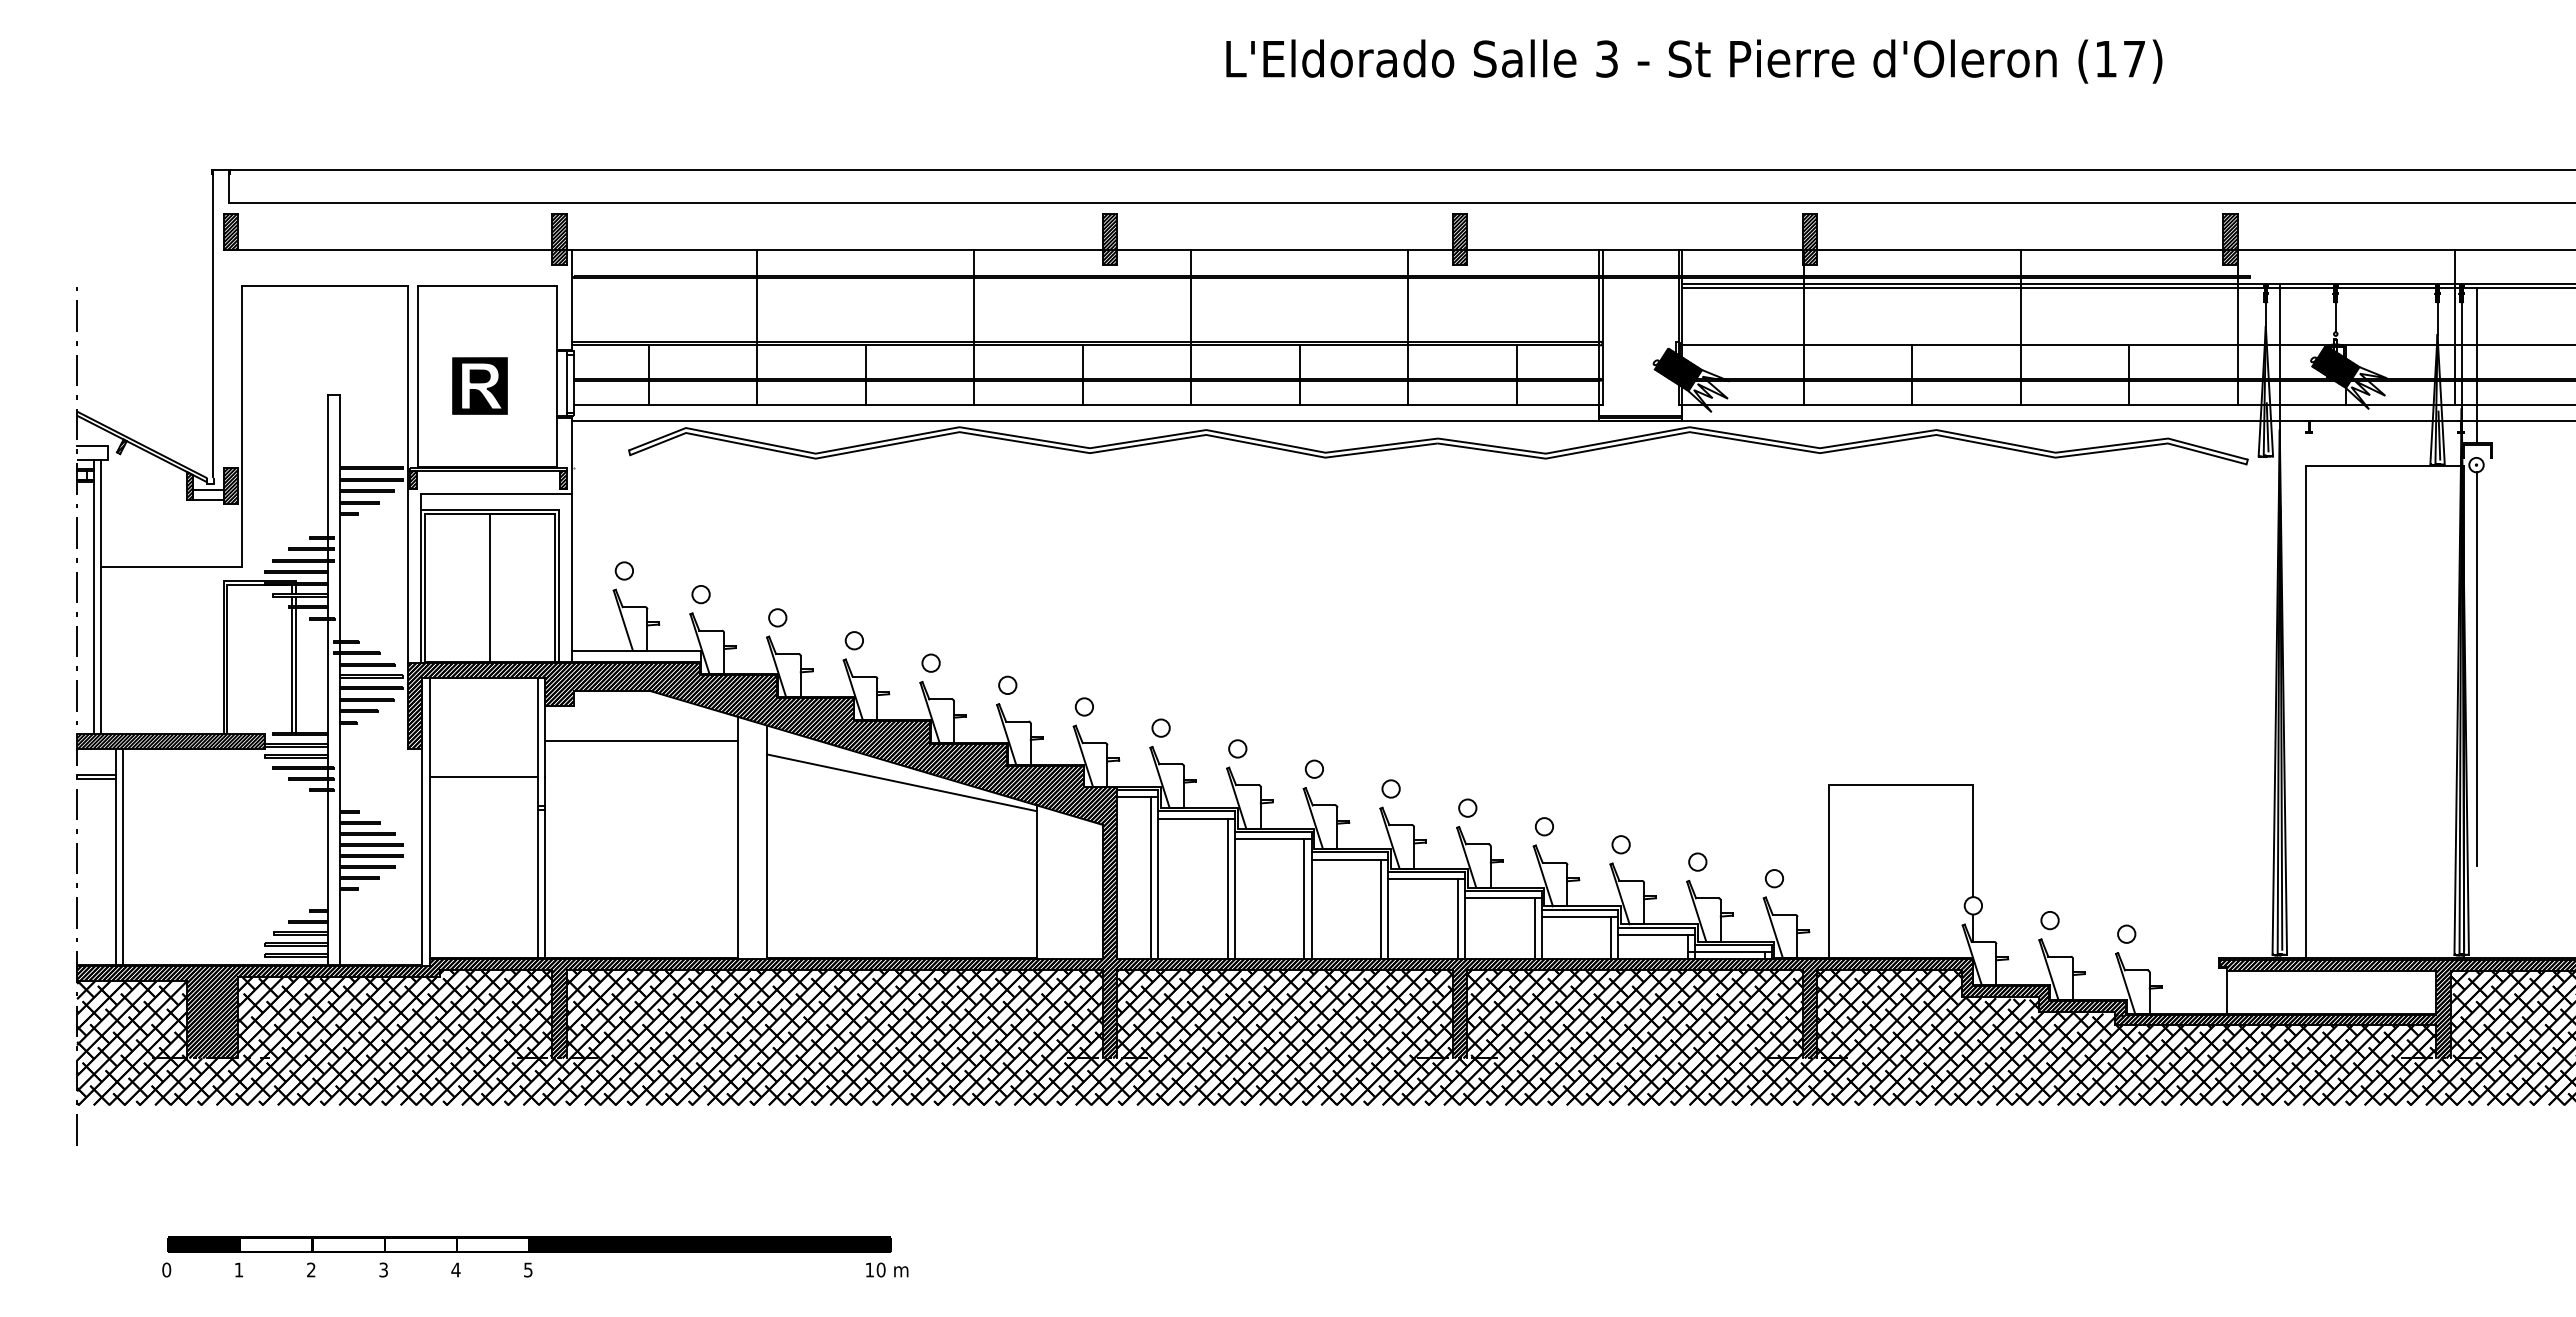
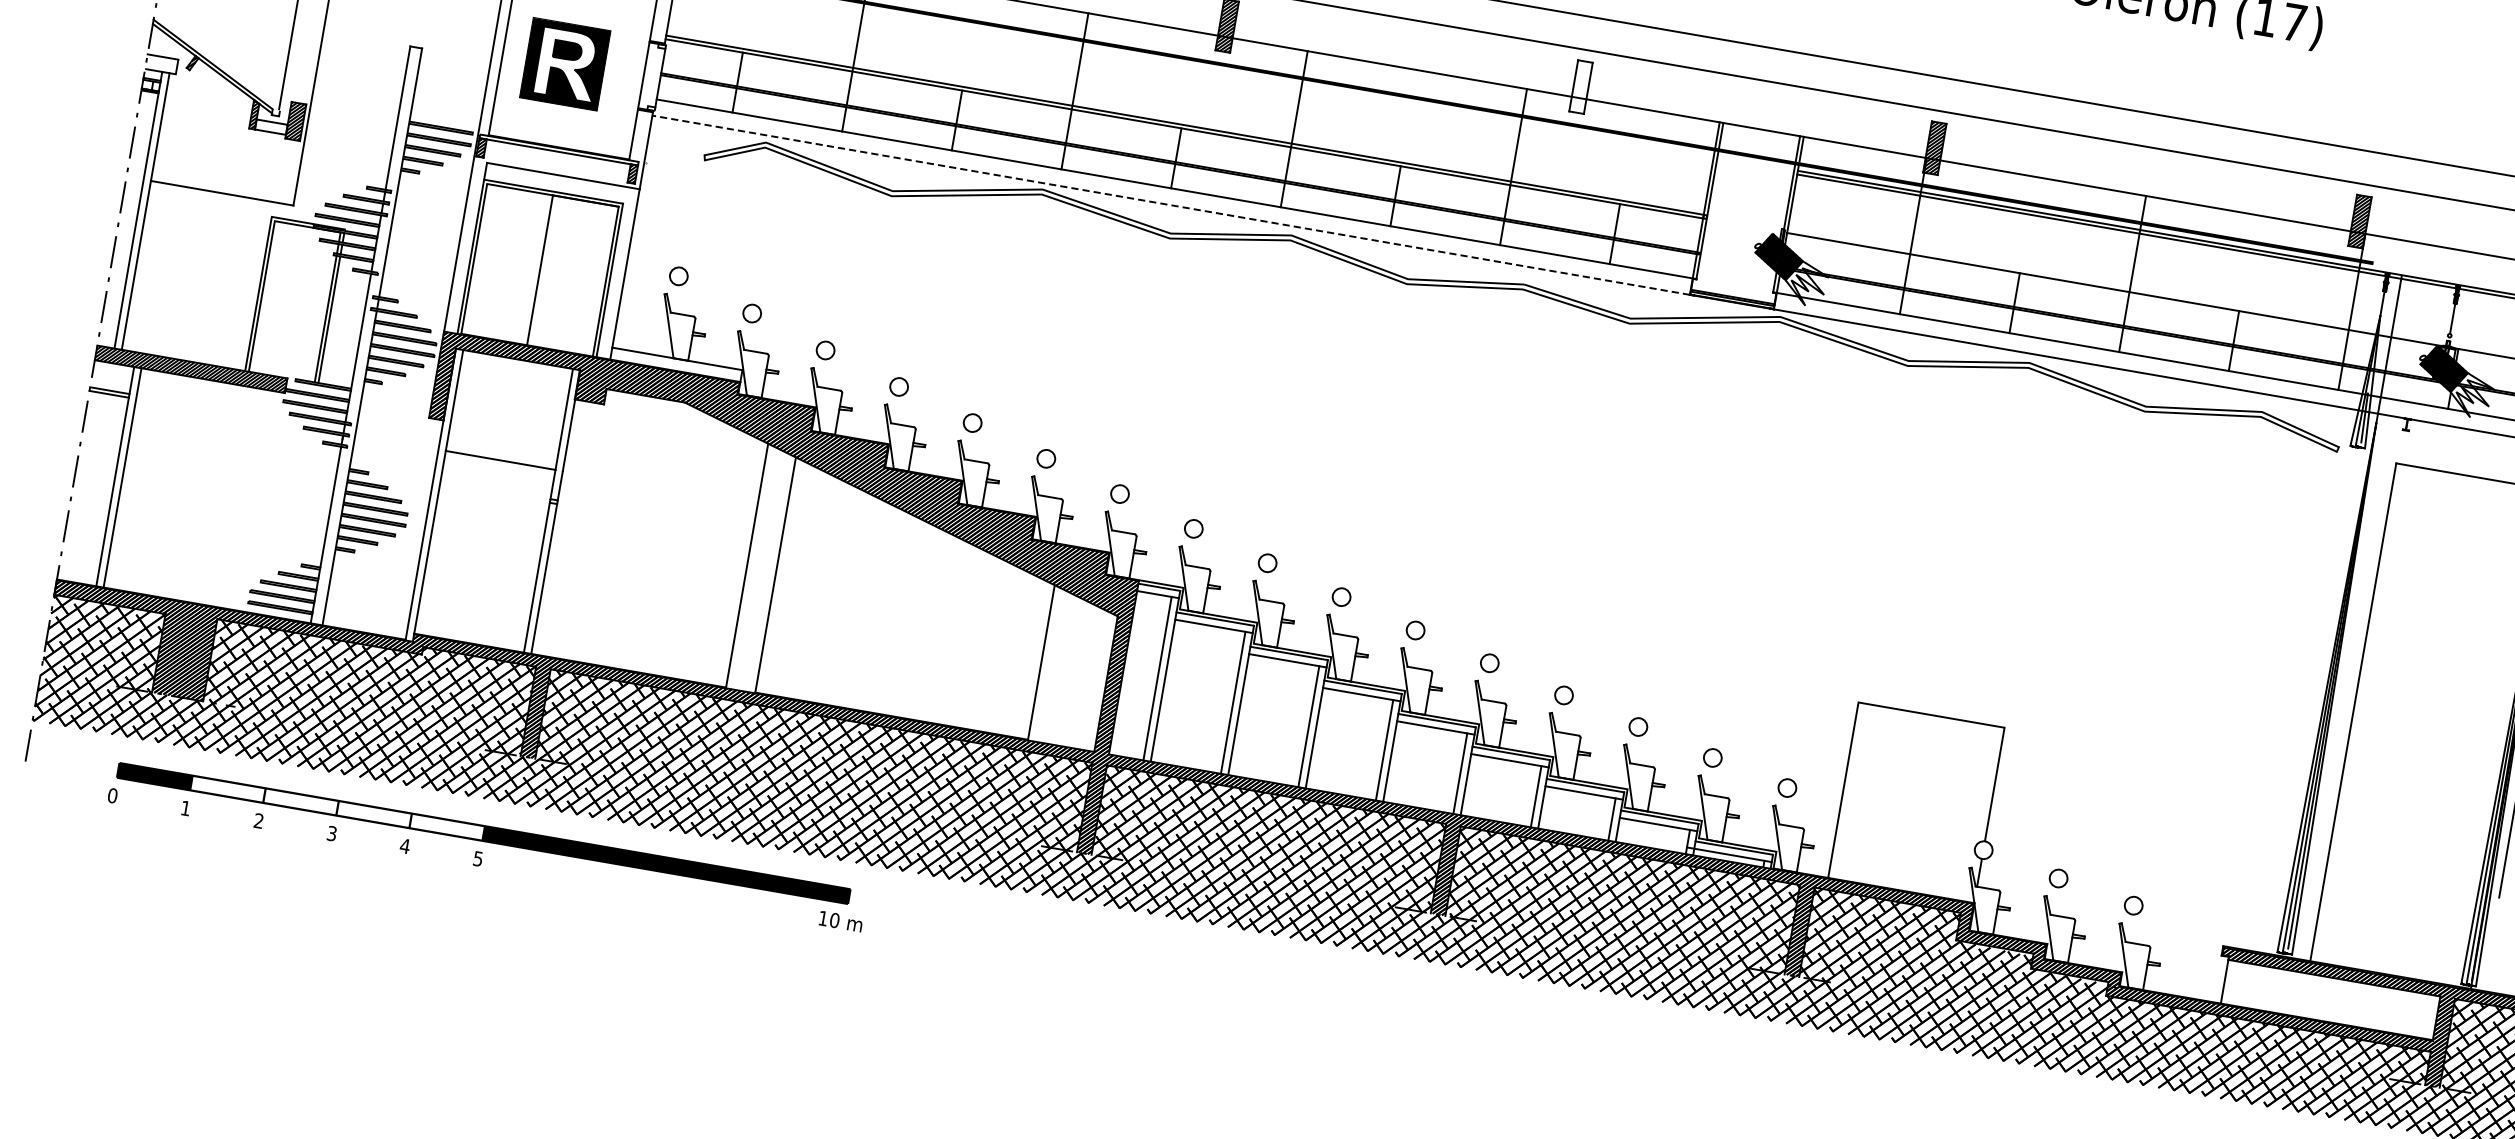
hatch: (1459, 239) -> (1580, 87), removed
line: (566, 383) -> (653, 76), removed
part: (479, 385) -> (564, 63), size x1.4
line: (1085, 420) -> (1171, 204), solid -> dashed
line: (641, 741) -> (666, 451), removed
line: (901, 782) -> (921, 538), removed
text: (535, 1256) -> (487, 846), moved

